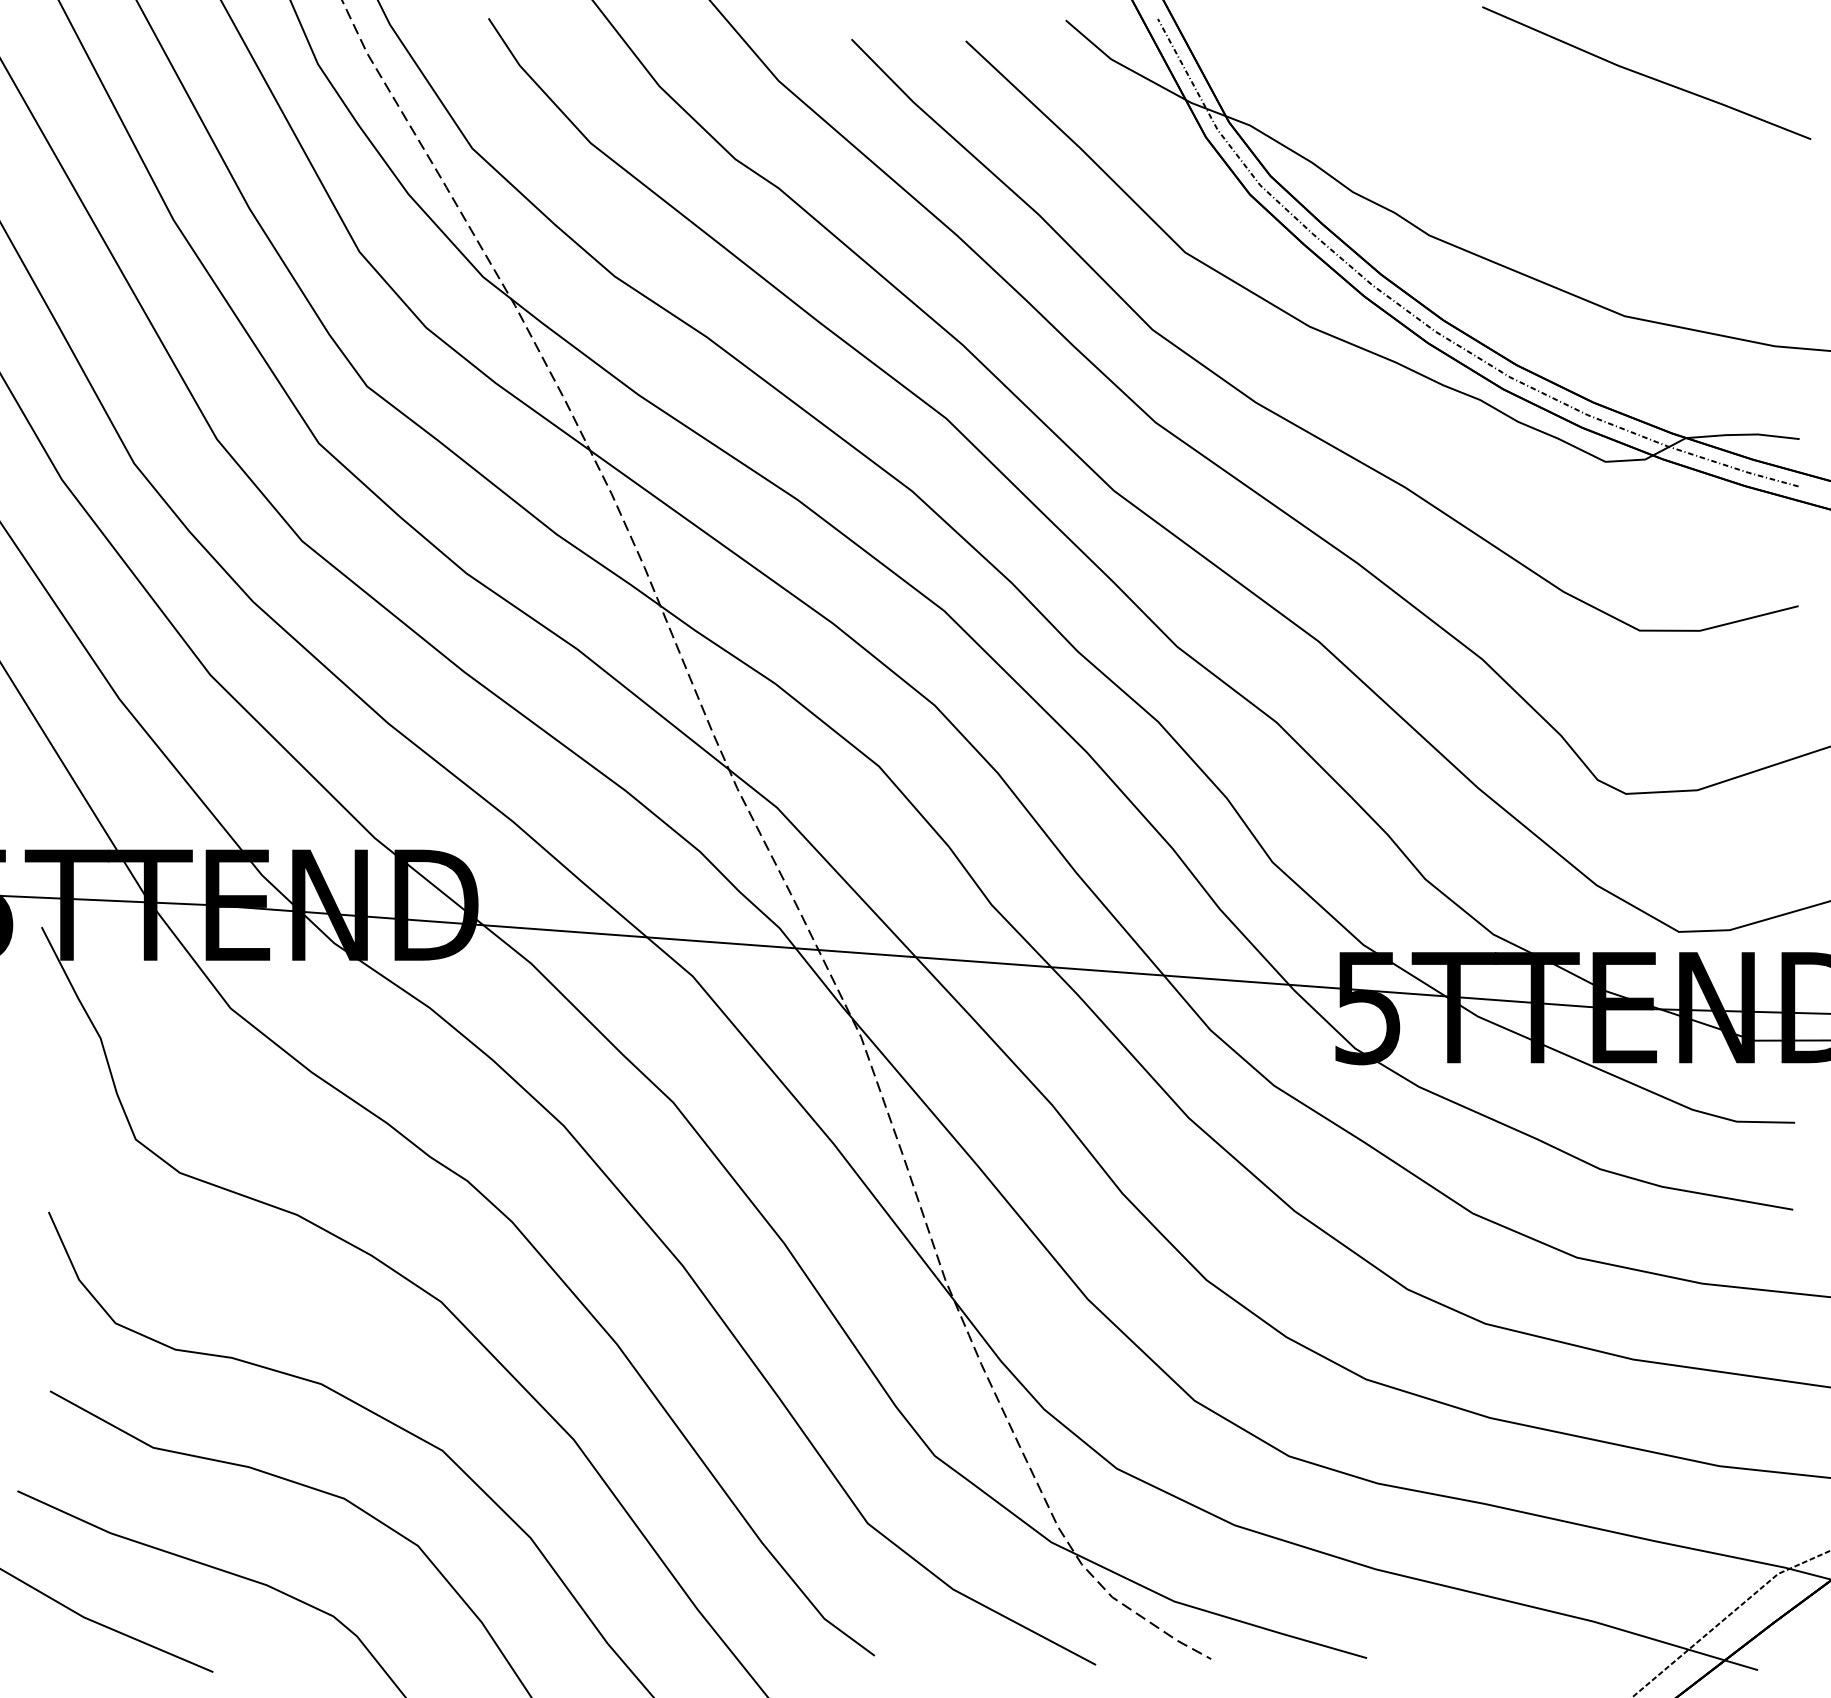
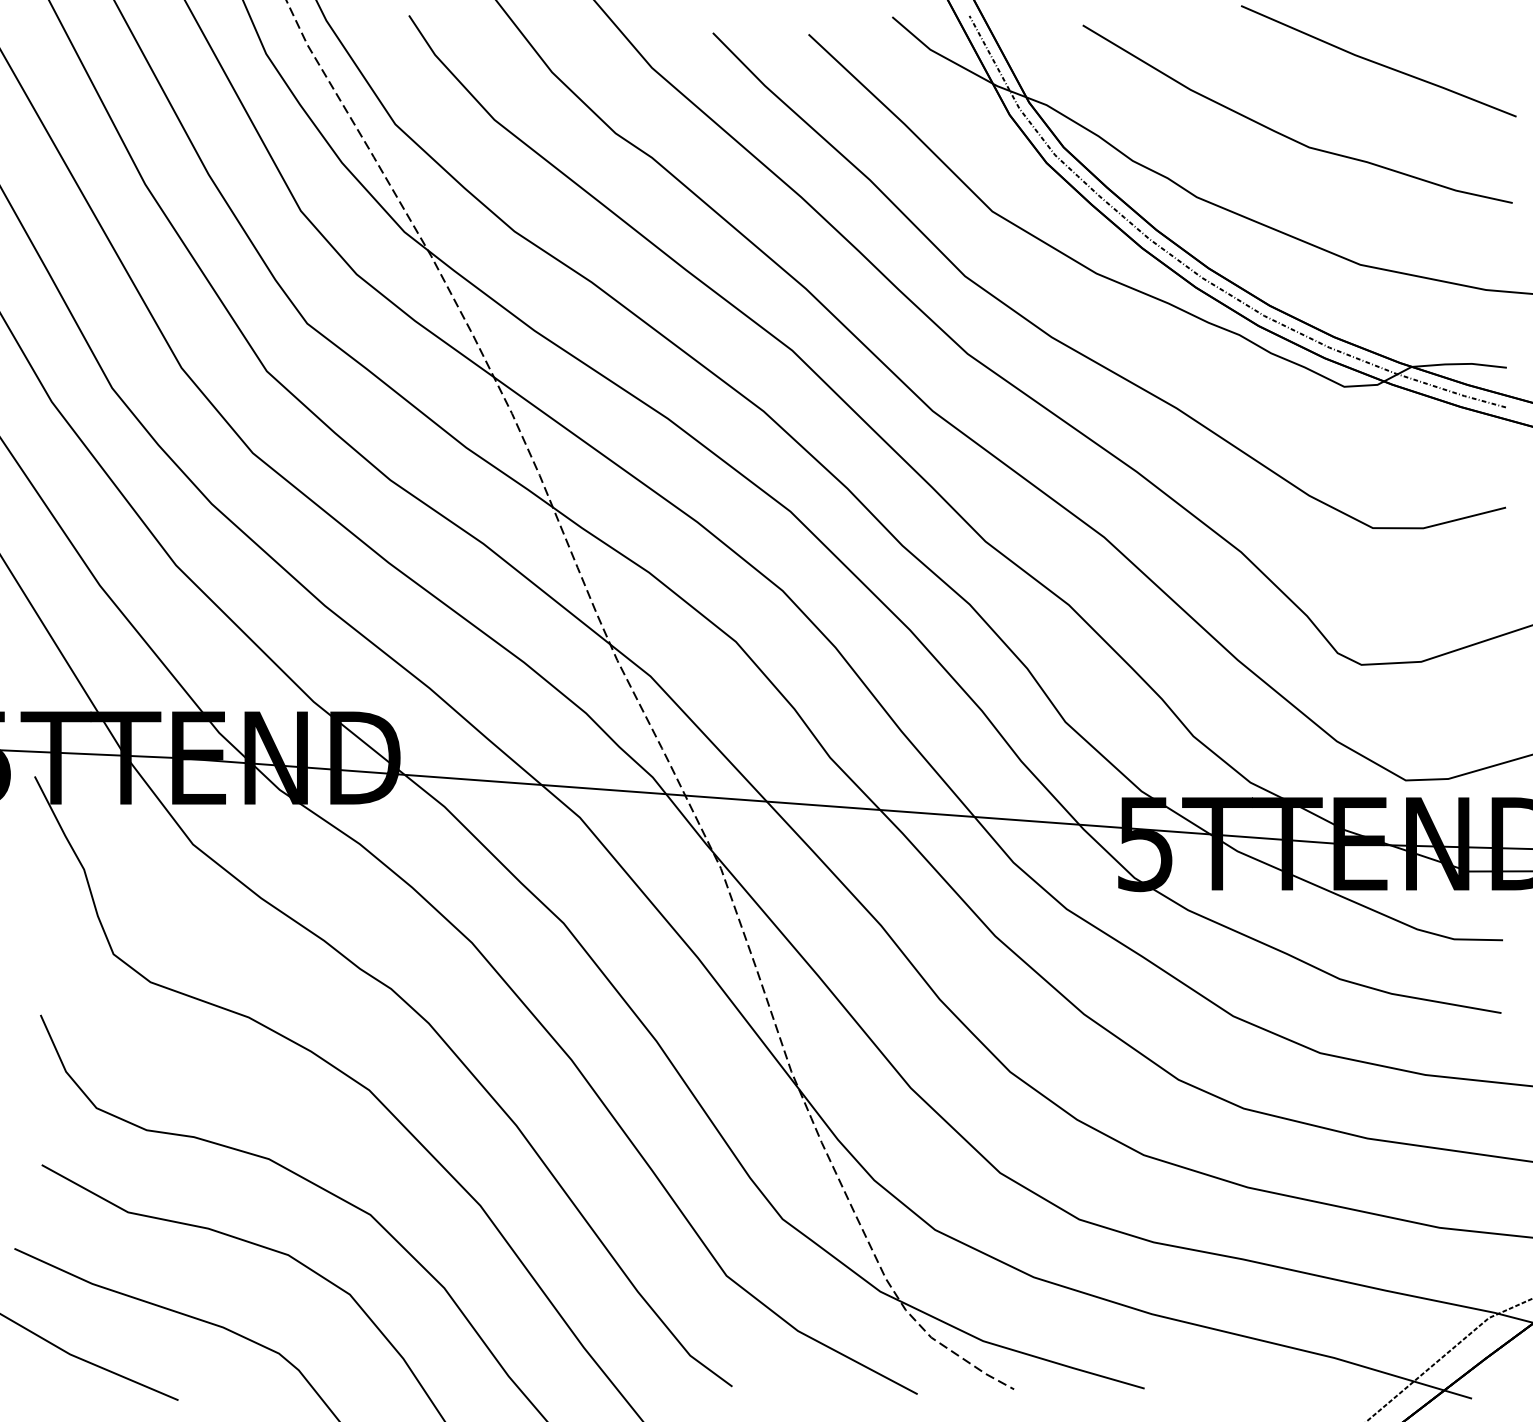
part: (1537, 162) -> (1287, 136), added

